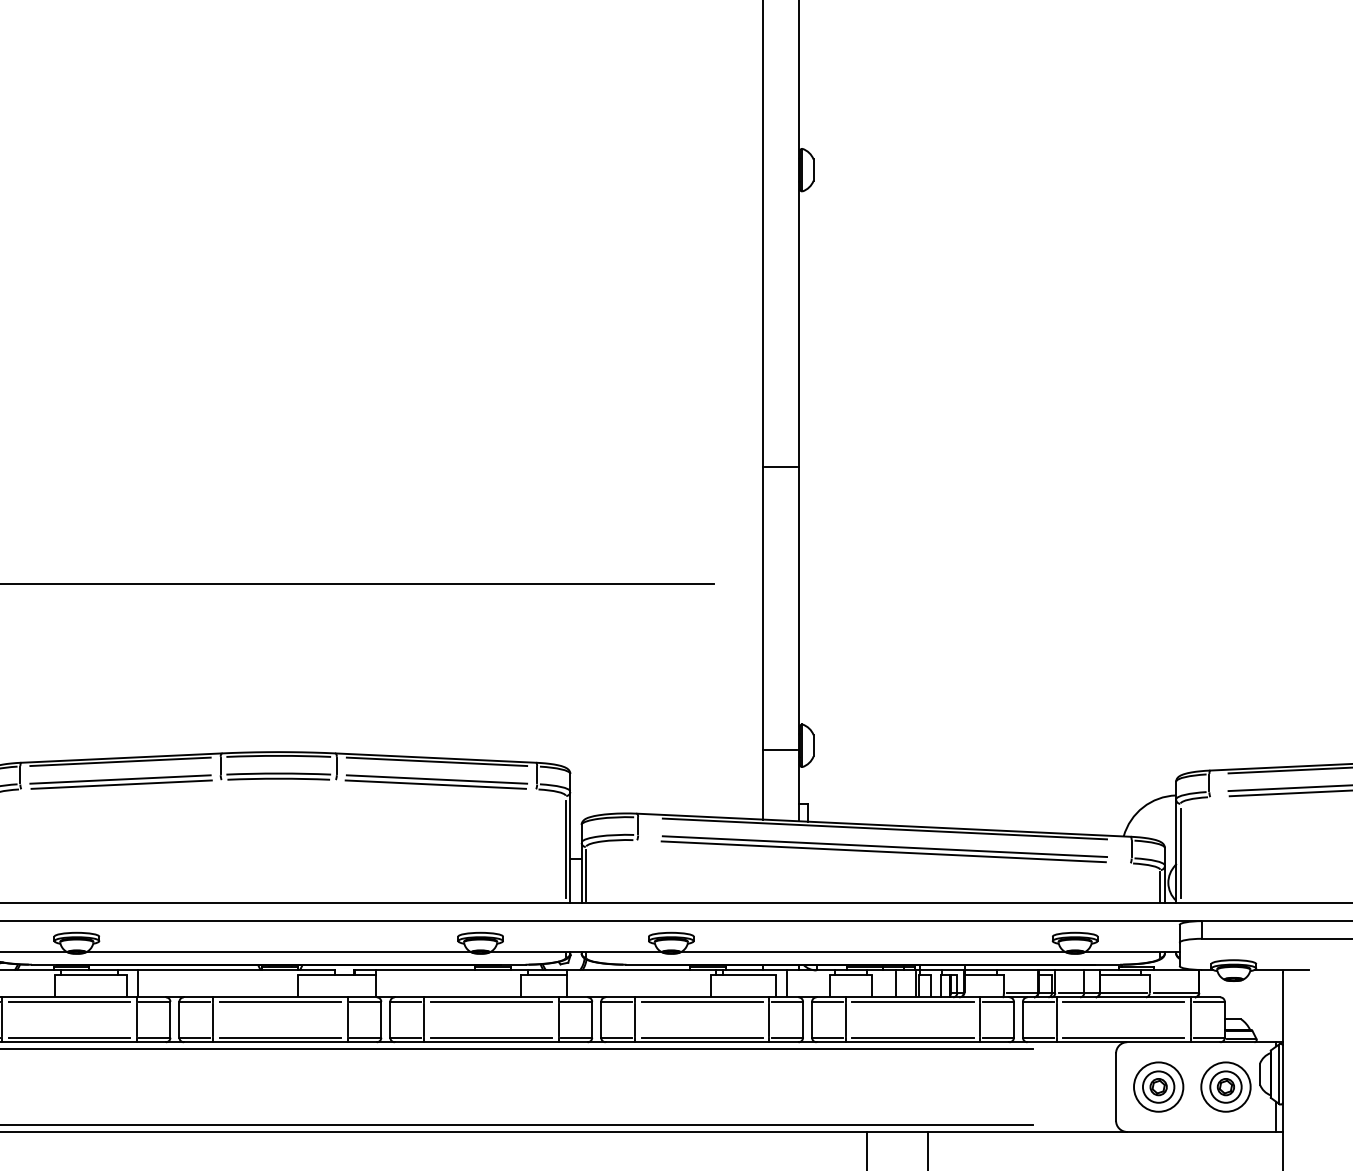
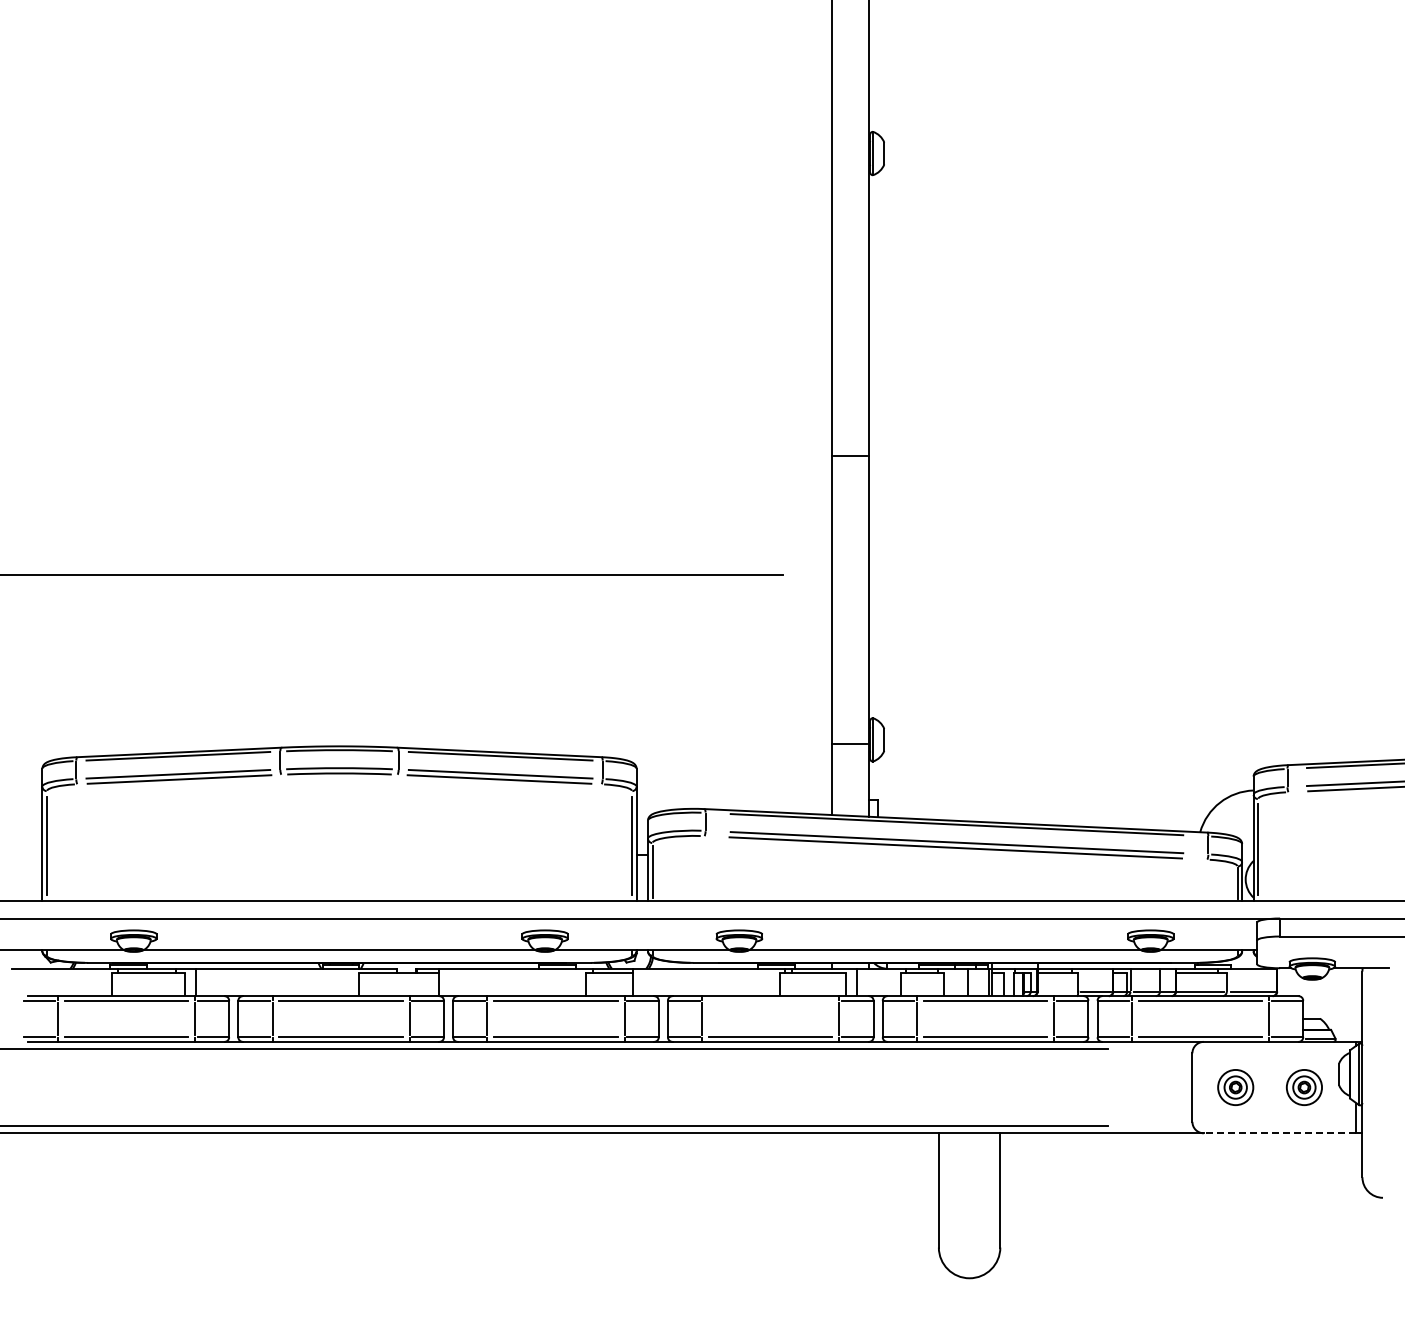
line: (701, 1001) -> (770, 1000), removed
part: (1158, 1087) -> (1235, 1087), size x0.7
part: (1226, 1087) -> (1304, 1087), size x0.7
line: (1201, 1132) -> (1279, 1133), solid -> dashed

